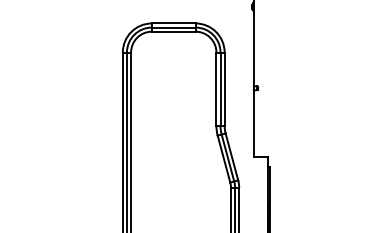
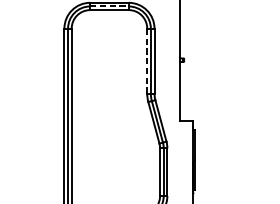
line: (173, 27) -> (109, 6), solid -> dashed
line: (216, 89) -> (147, 61), solid -> dashed

